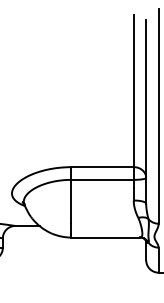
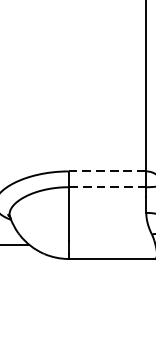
line: (103, 167) -> (108, 171), solid -> dashed
line: (102, 179) -> (107, 186), solid -> dashed

